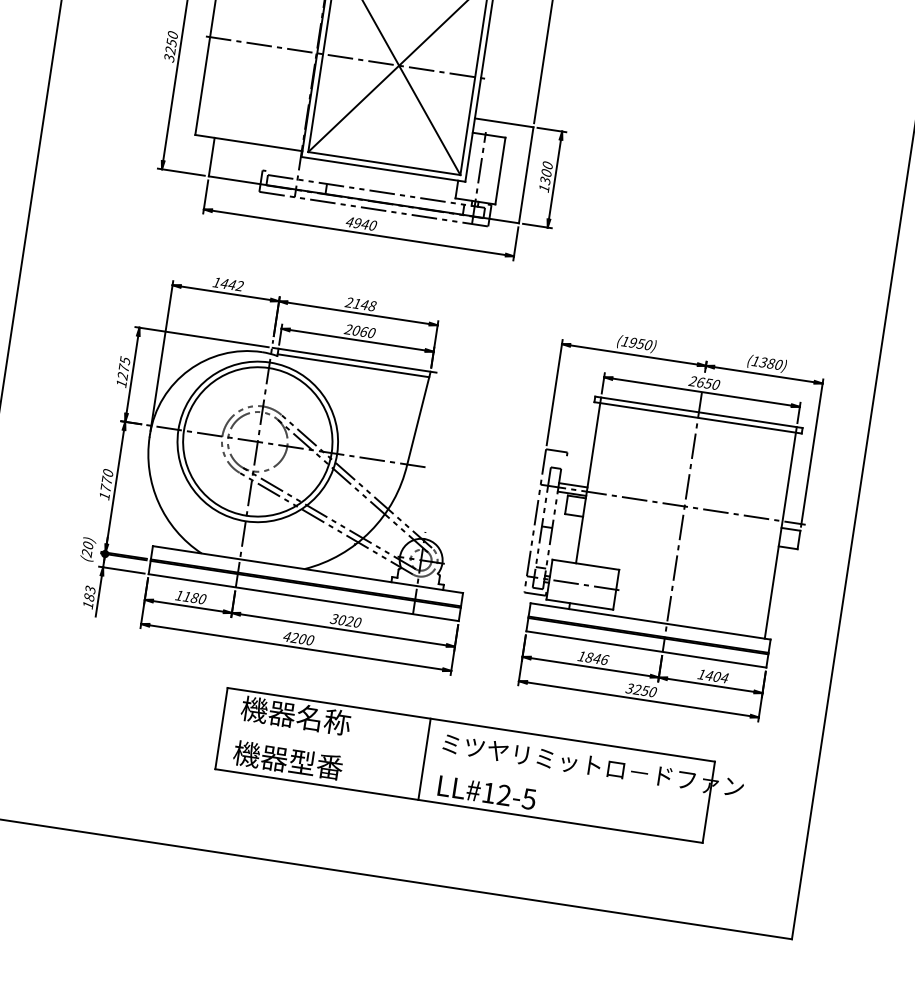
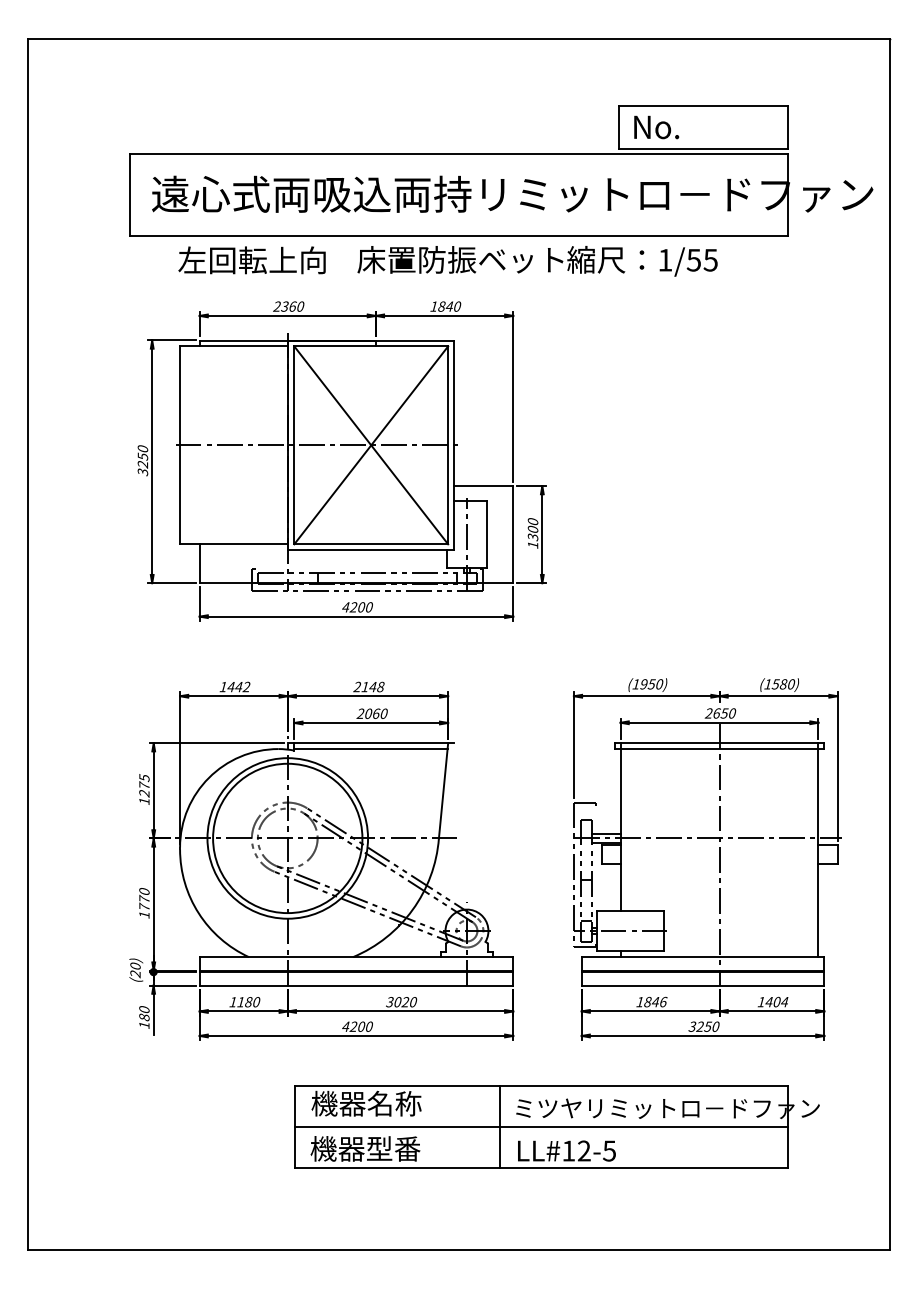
text: (361, 223) -> (357, 607), 4940 -> 4200
text: (764, 361) -> (776, 683), (1380) -> (1580)
text: (90, 589) -> (144, 1009), 183 -> 180
line: (464, 765) -> (540, 1127), added

